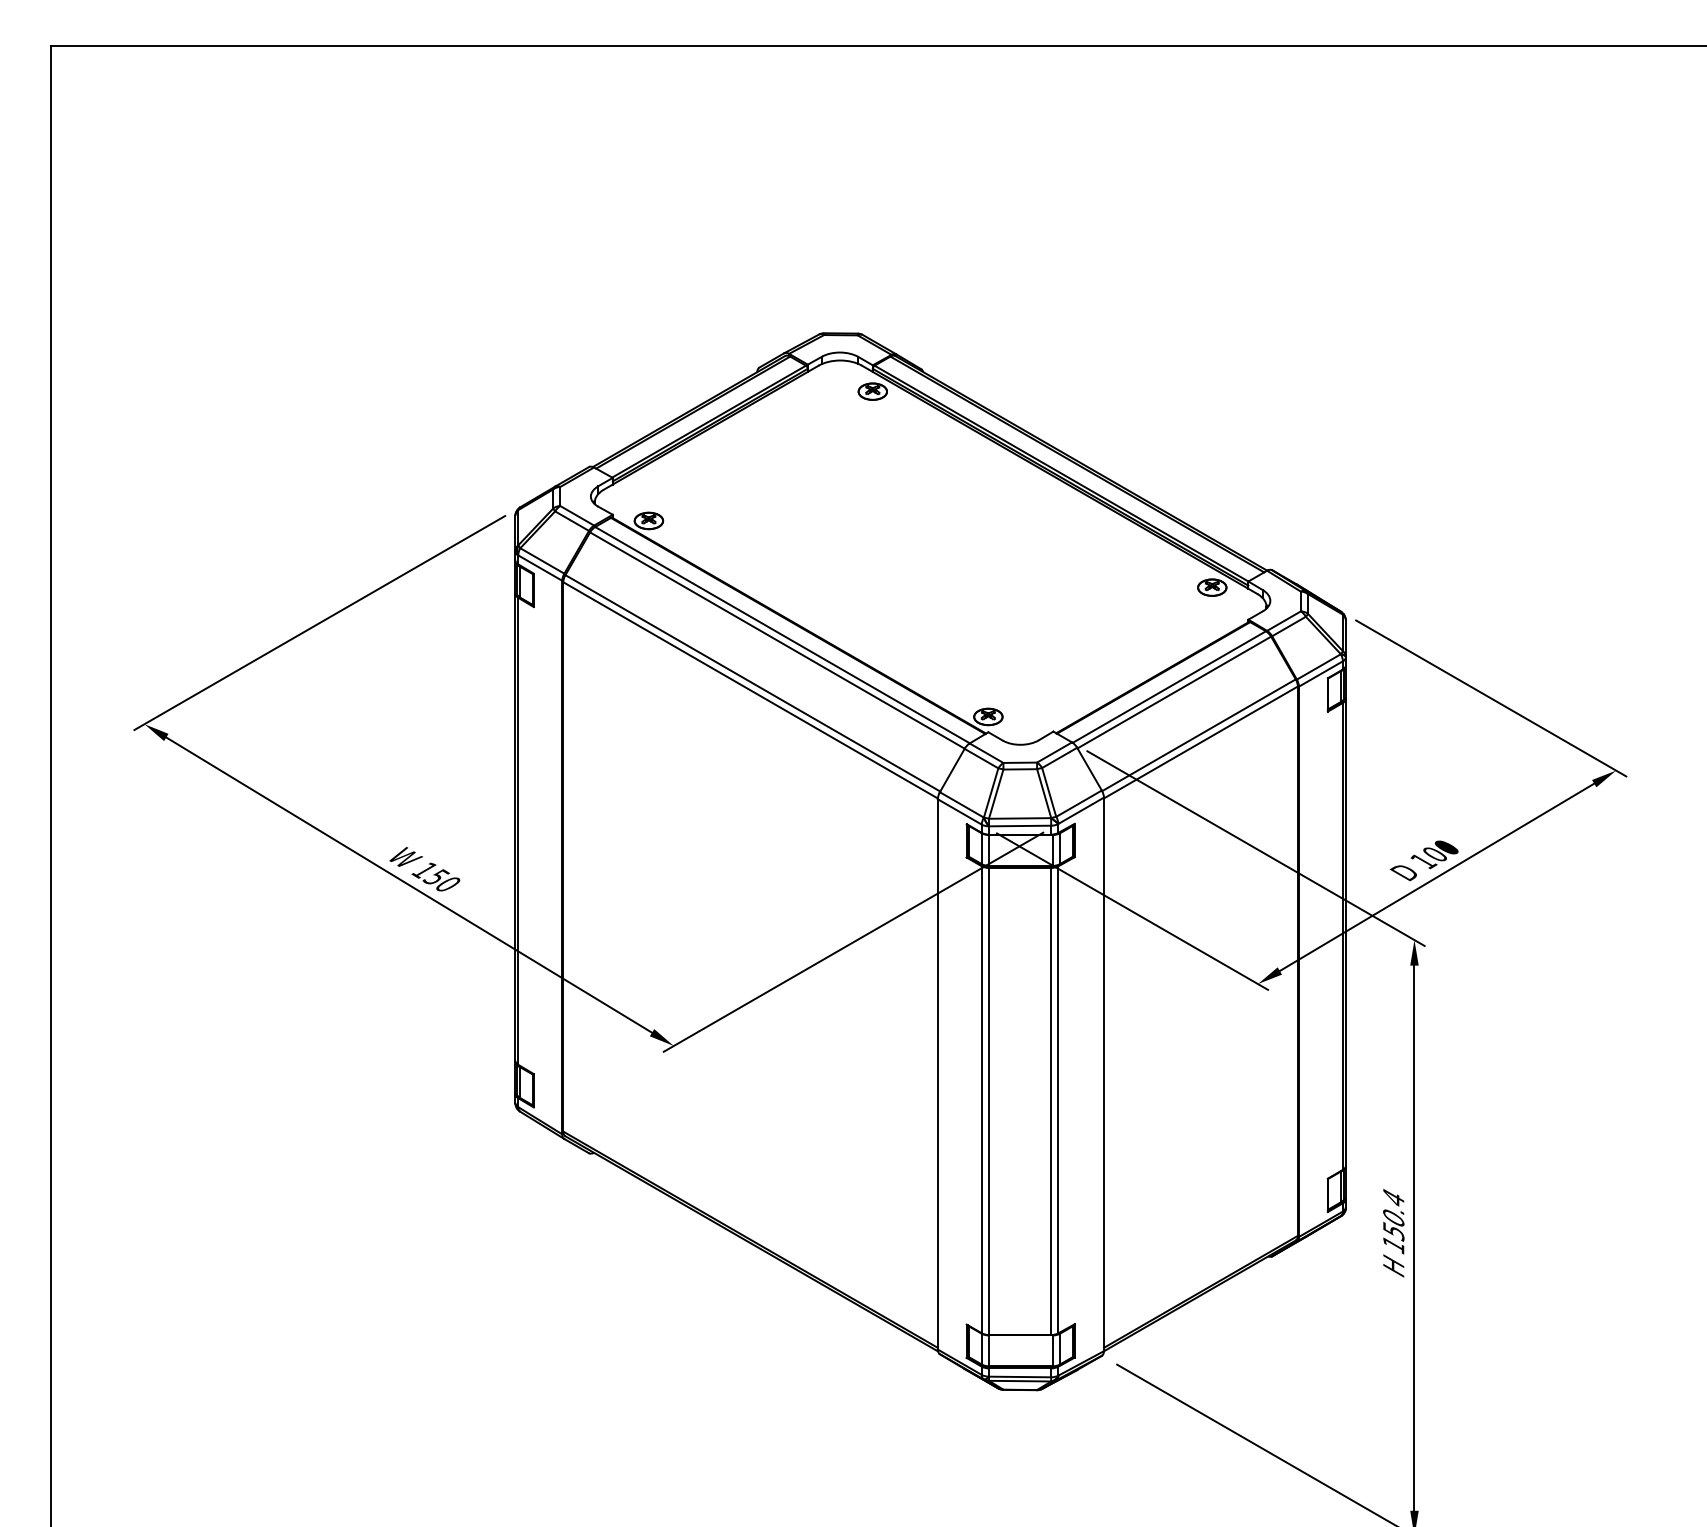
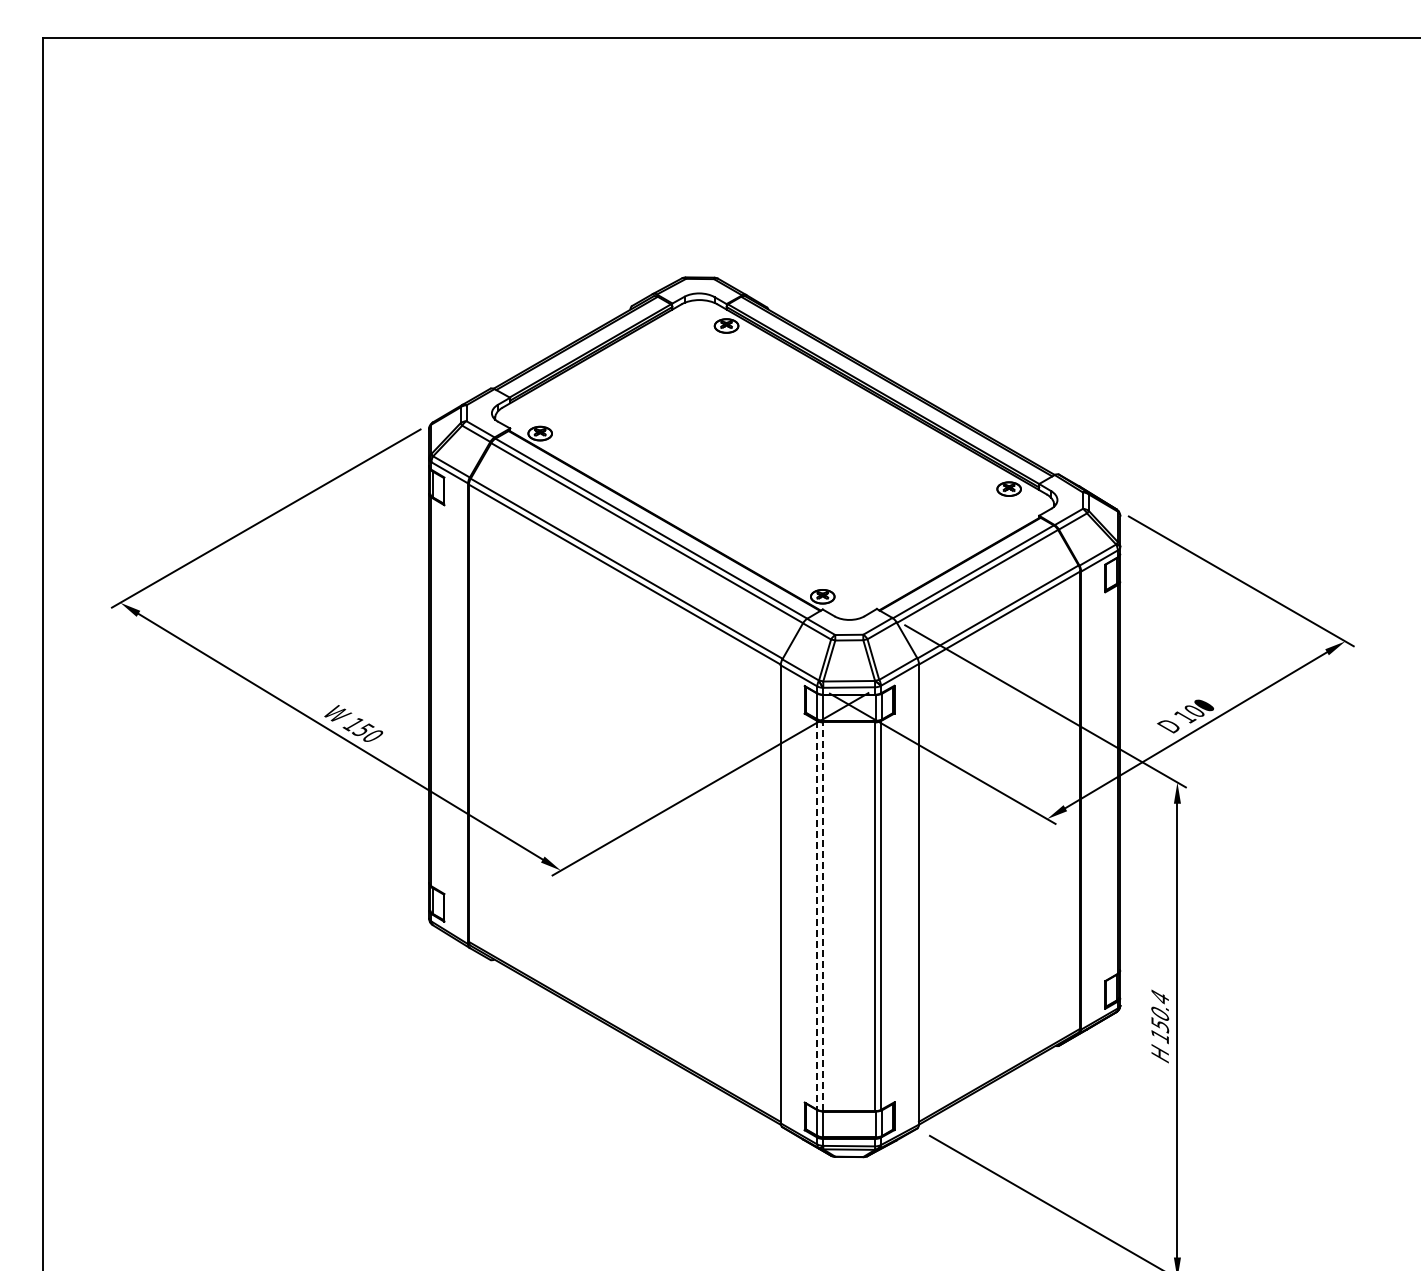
line: (982, 1099) -> (817, 915), solid -> dashed
line: (989, 1101) -> (823, 916), solid -> dashed

